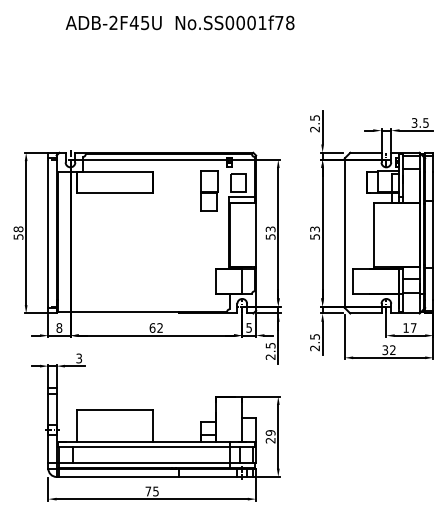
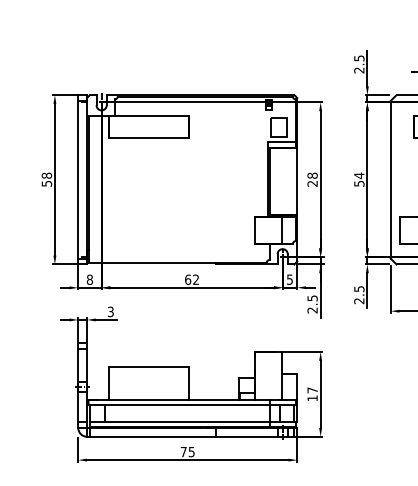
part: (209, 190) -> (248, 134), removed
text: (314, 229) -> (358, 175), 53 -> 54
text: (270, 232) -> (312, 179), 53 -> 28
text: (270, 436) -> (312, 394), 29 -> 17

